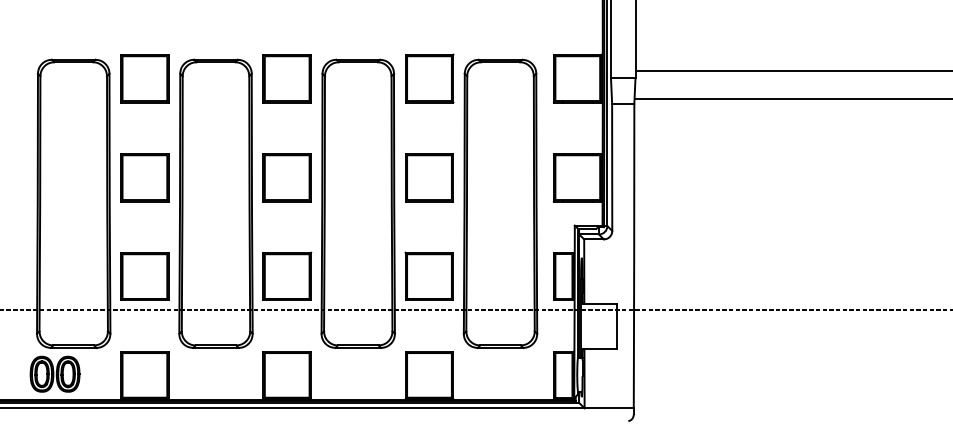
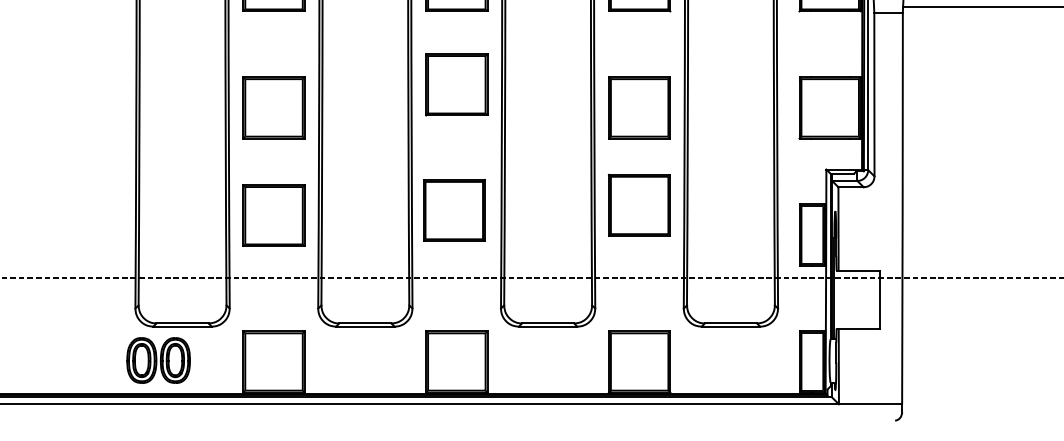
part: (286, 177) -> (455, 84), moved
part: (287, 275) -> (454, 209), moved
part: (428, 275) -> (638, 204), moved
part: (144, 276) -> (273, 215), moved

